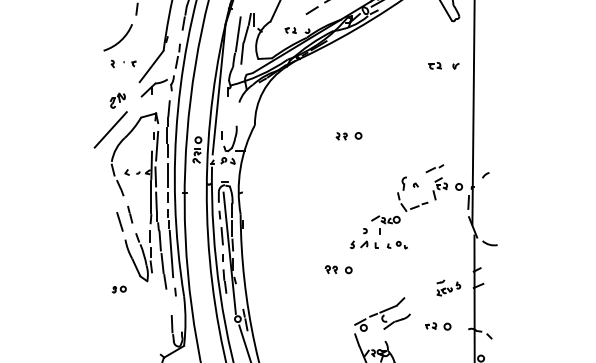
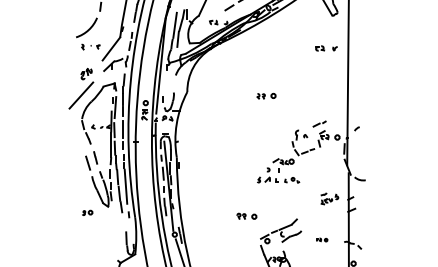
part: (349, 135) -> (266, 95), moved
part: (338, 268) -> (246, 215), moved
part: (448, 287) -> (329, 198), moved
part: (437, 325) -> (321, 239), size x0.6

